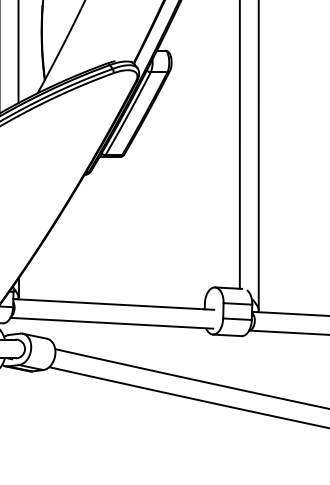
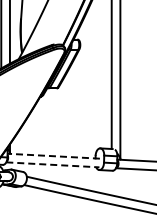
line: (113, 305) -> (53, 156), solid -> dashed
line: (111, 322) -> (52, 164), solid -> dashed

